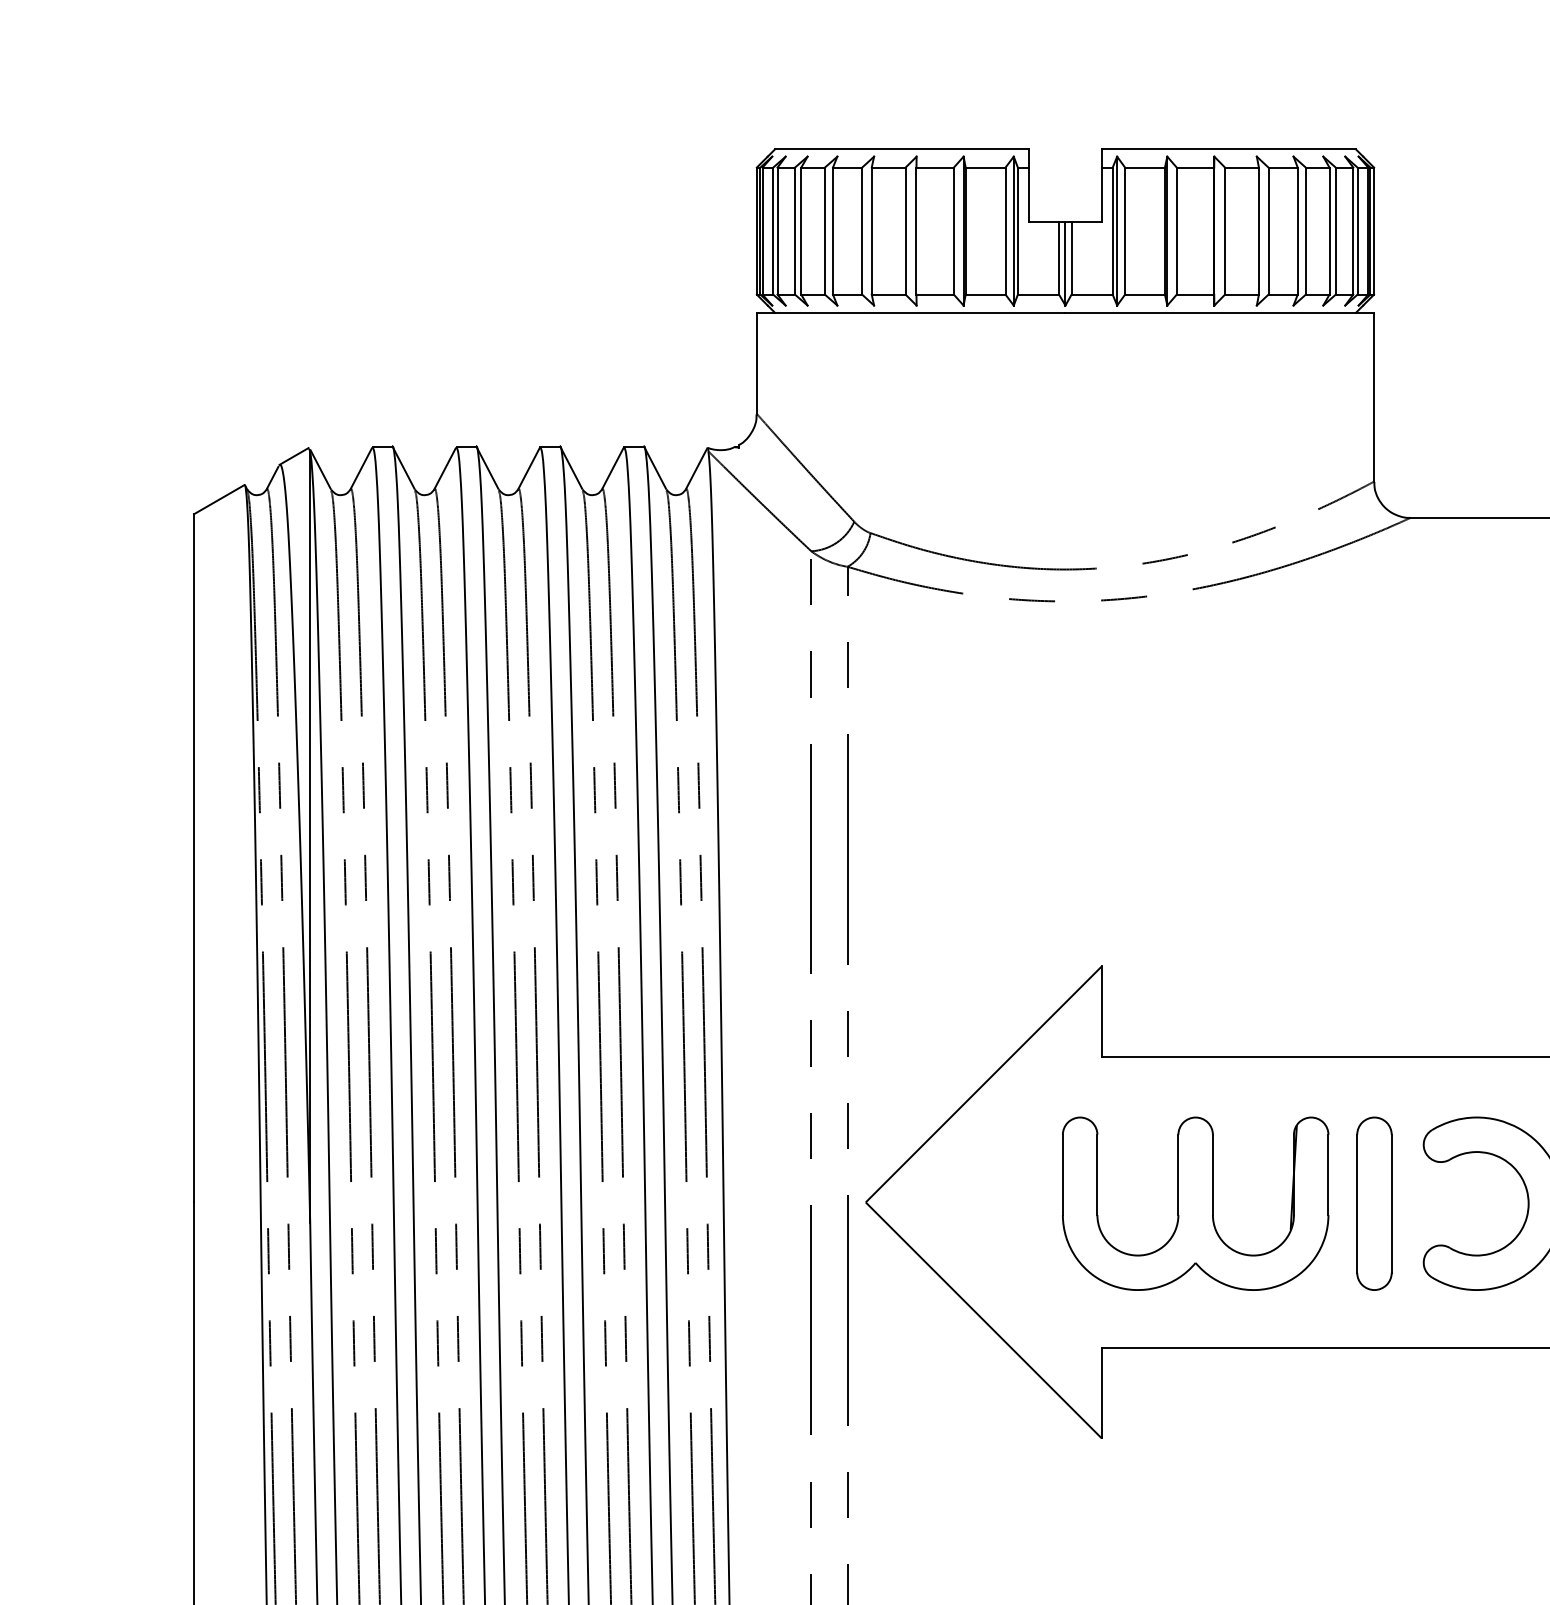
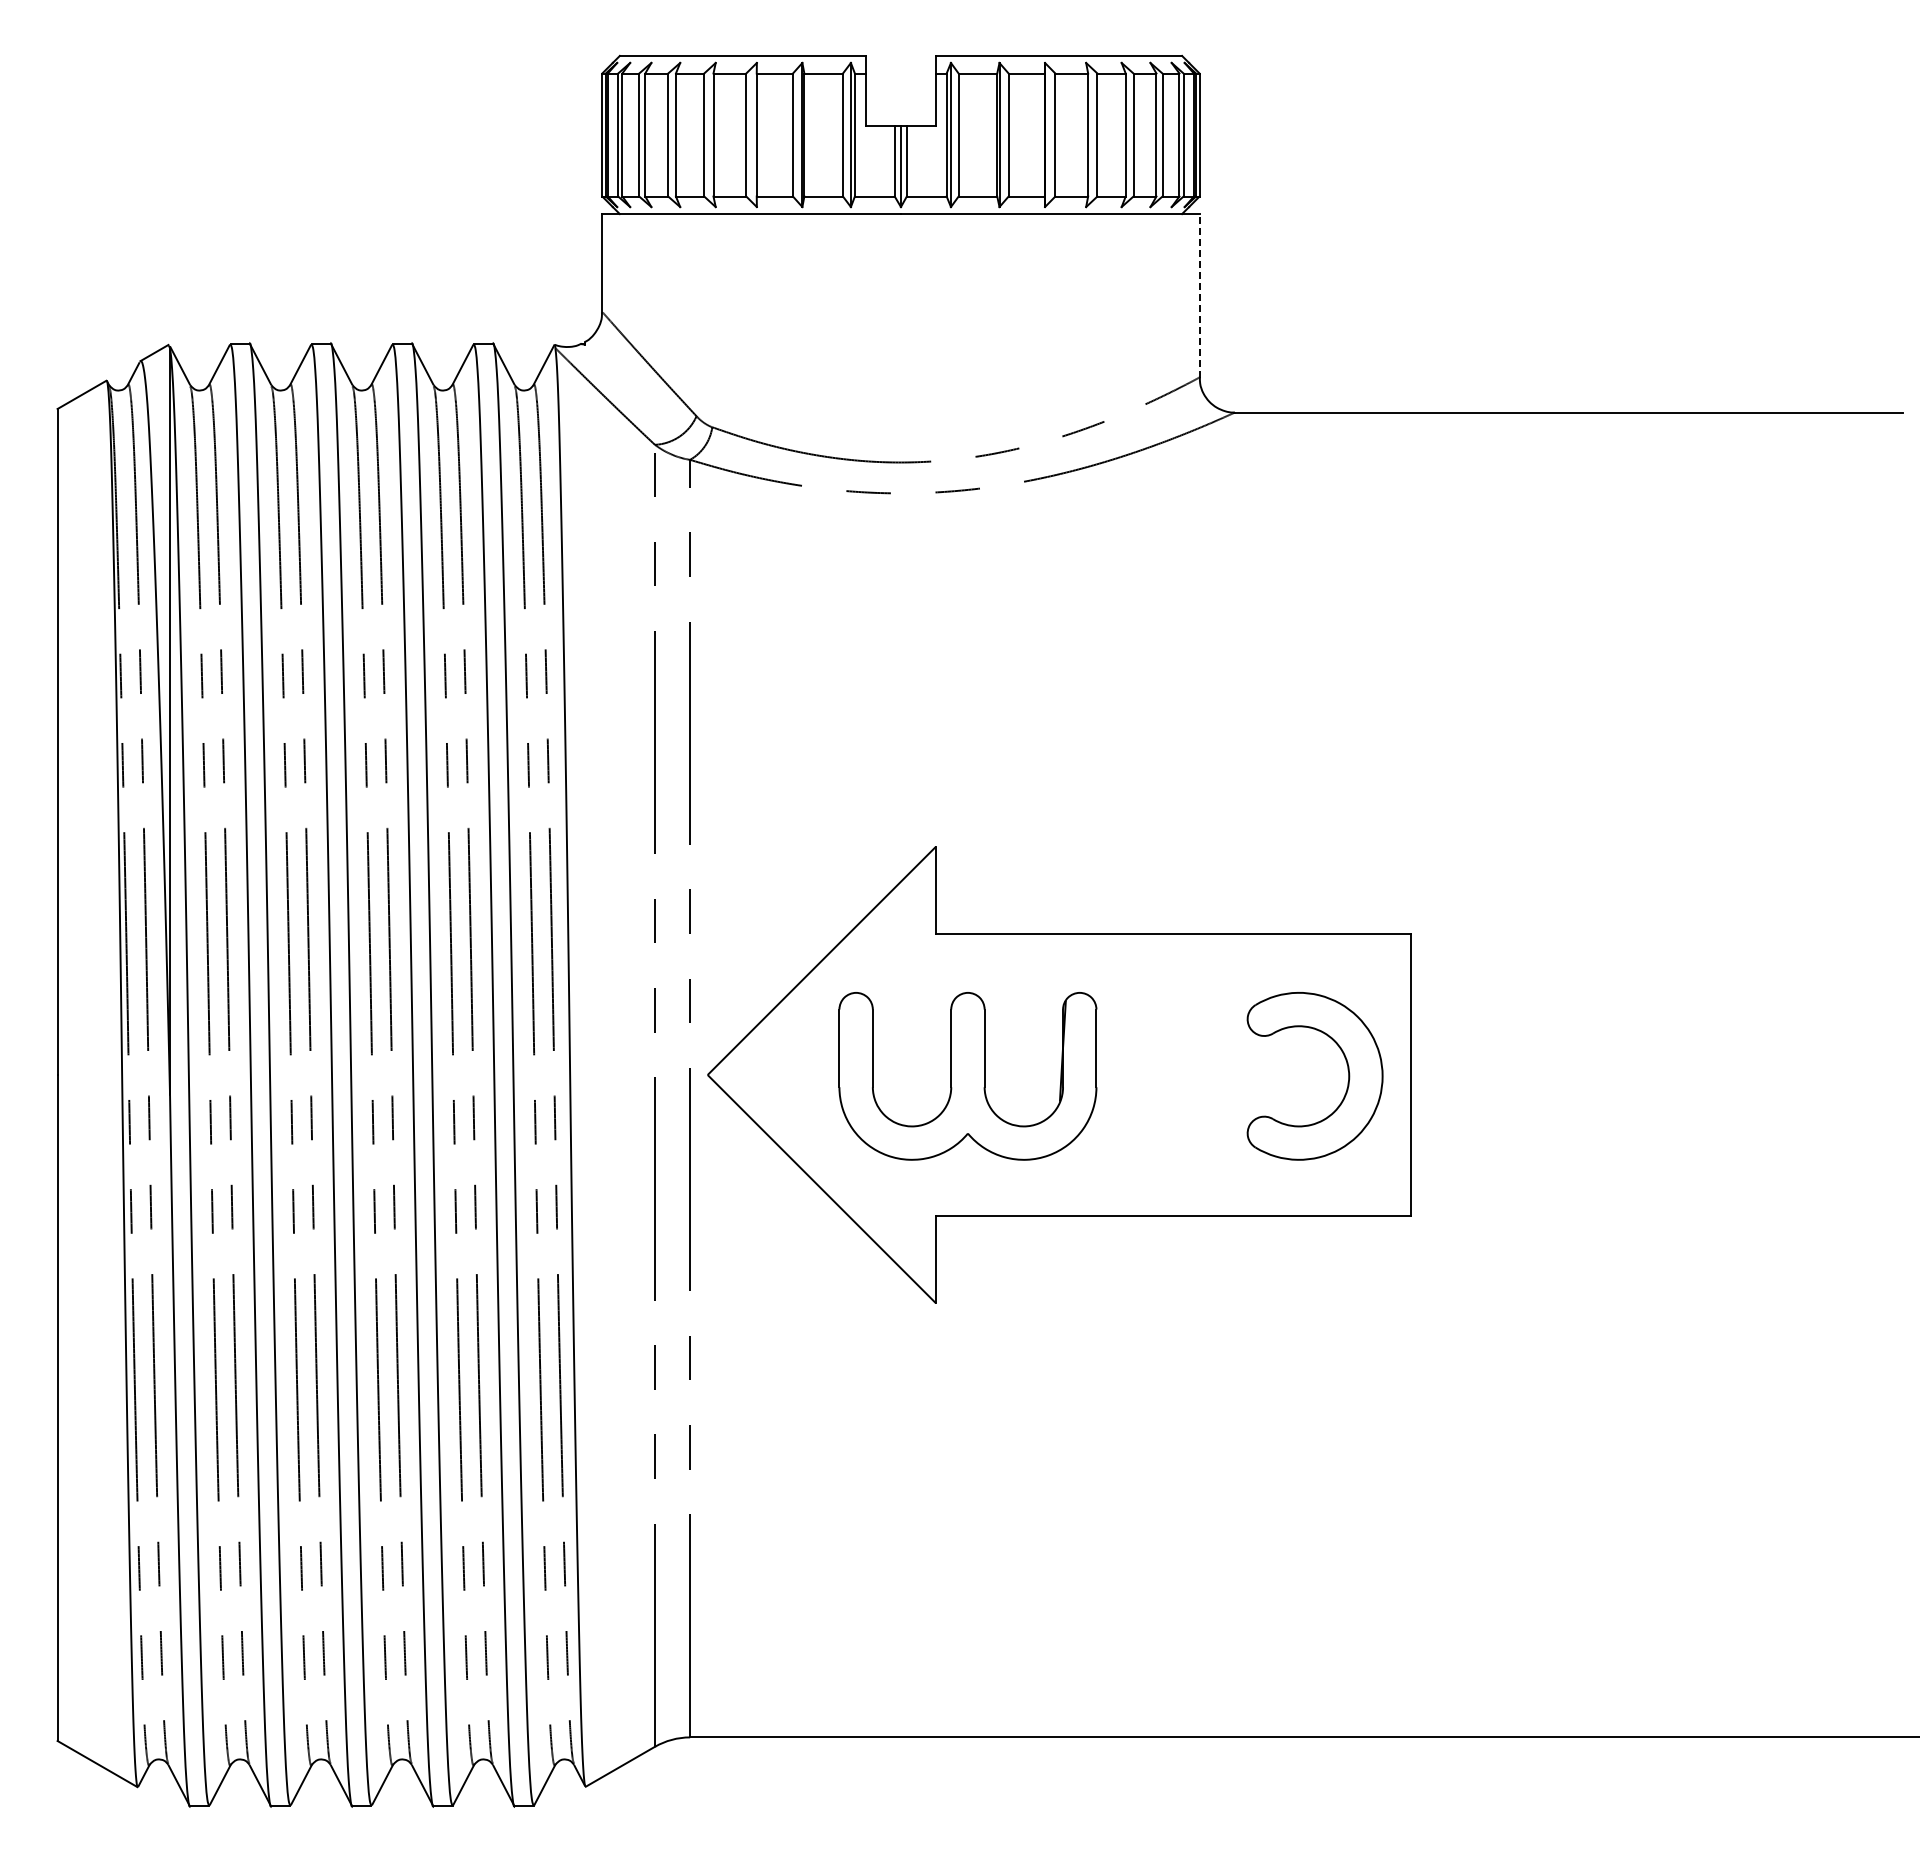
line: (1373, 396) -> (1199, 295), solid -> dashed
part: (1195, 1203) -> (967, 1076), moved
part: (1373, 1203) -> (1199, 1076), removed

